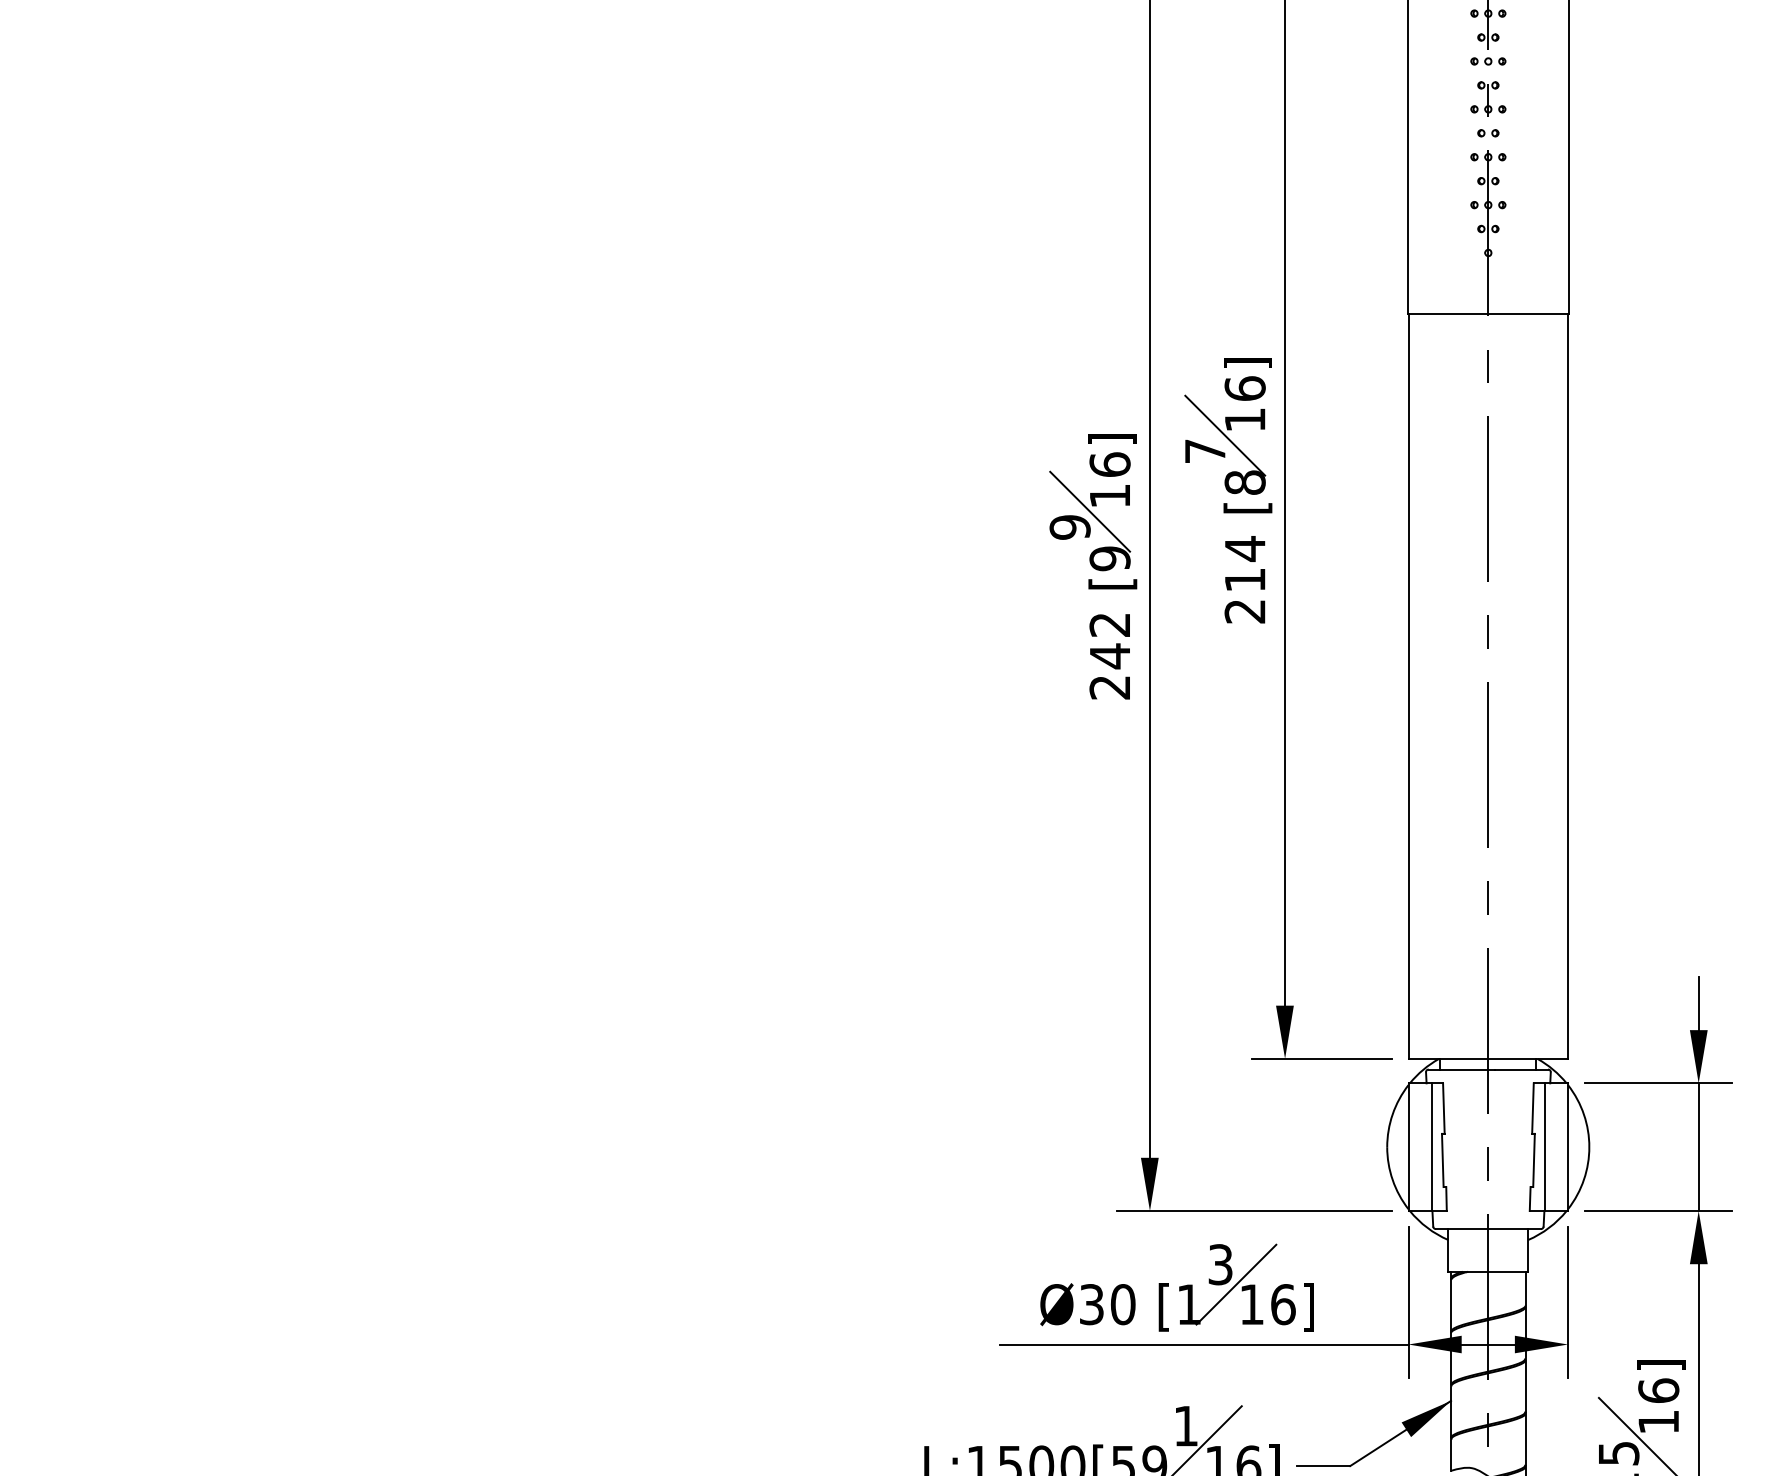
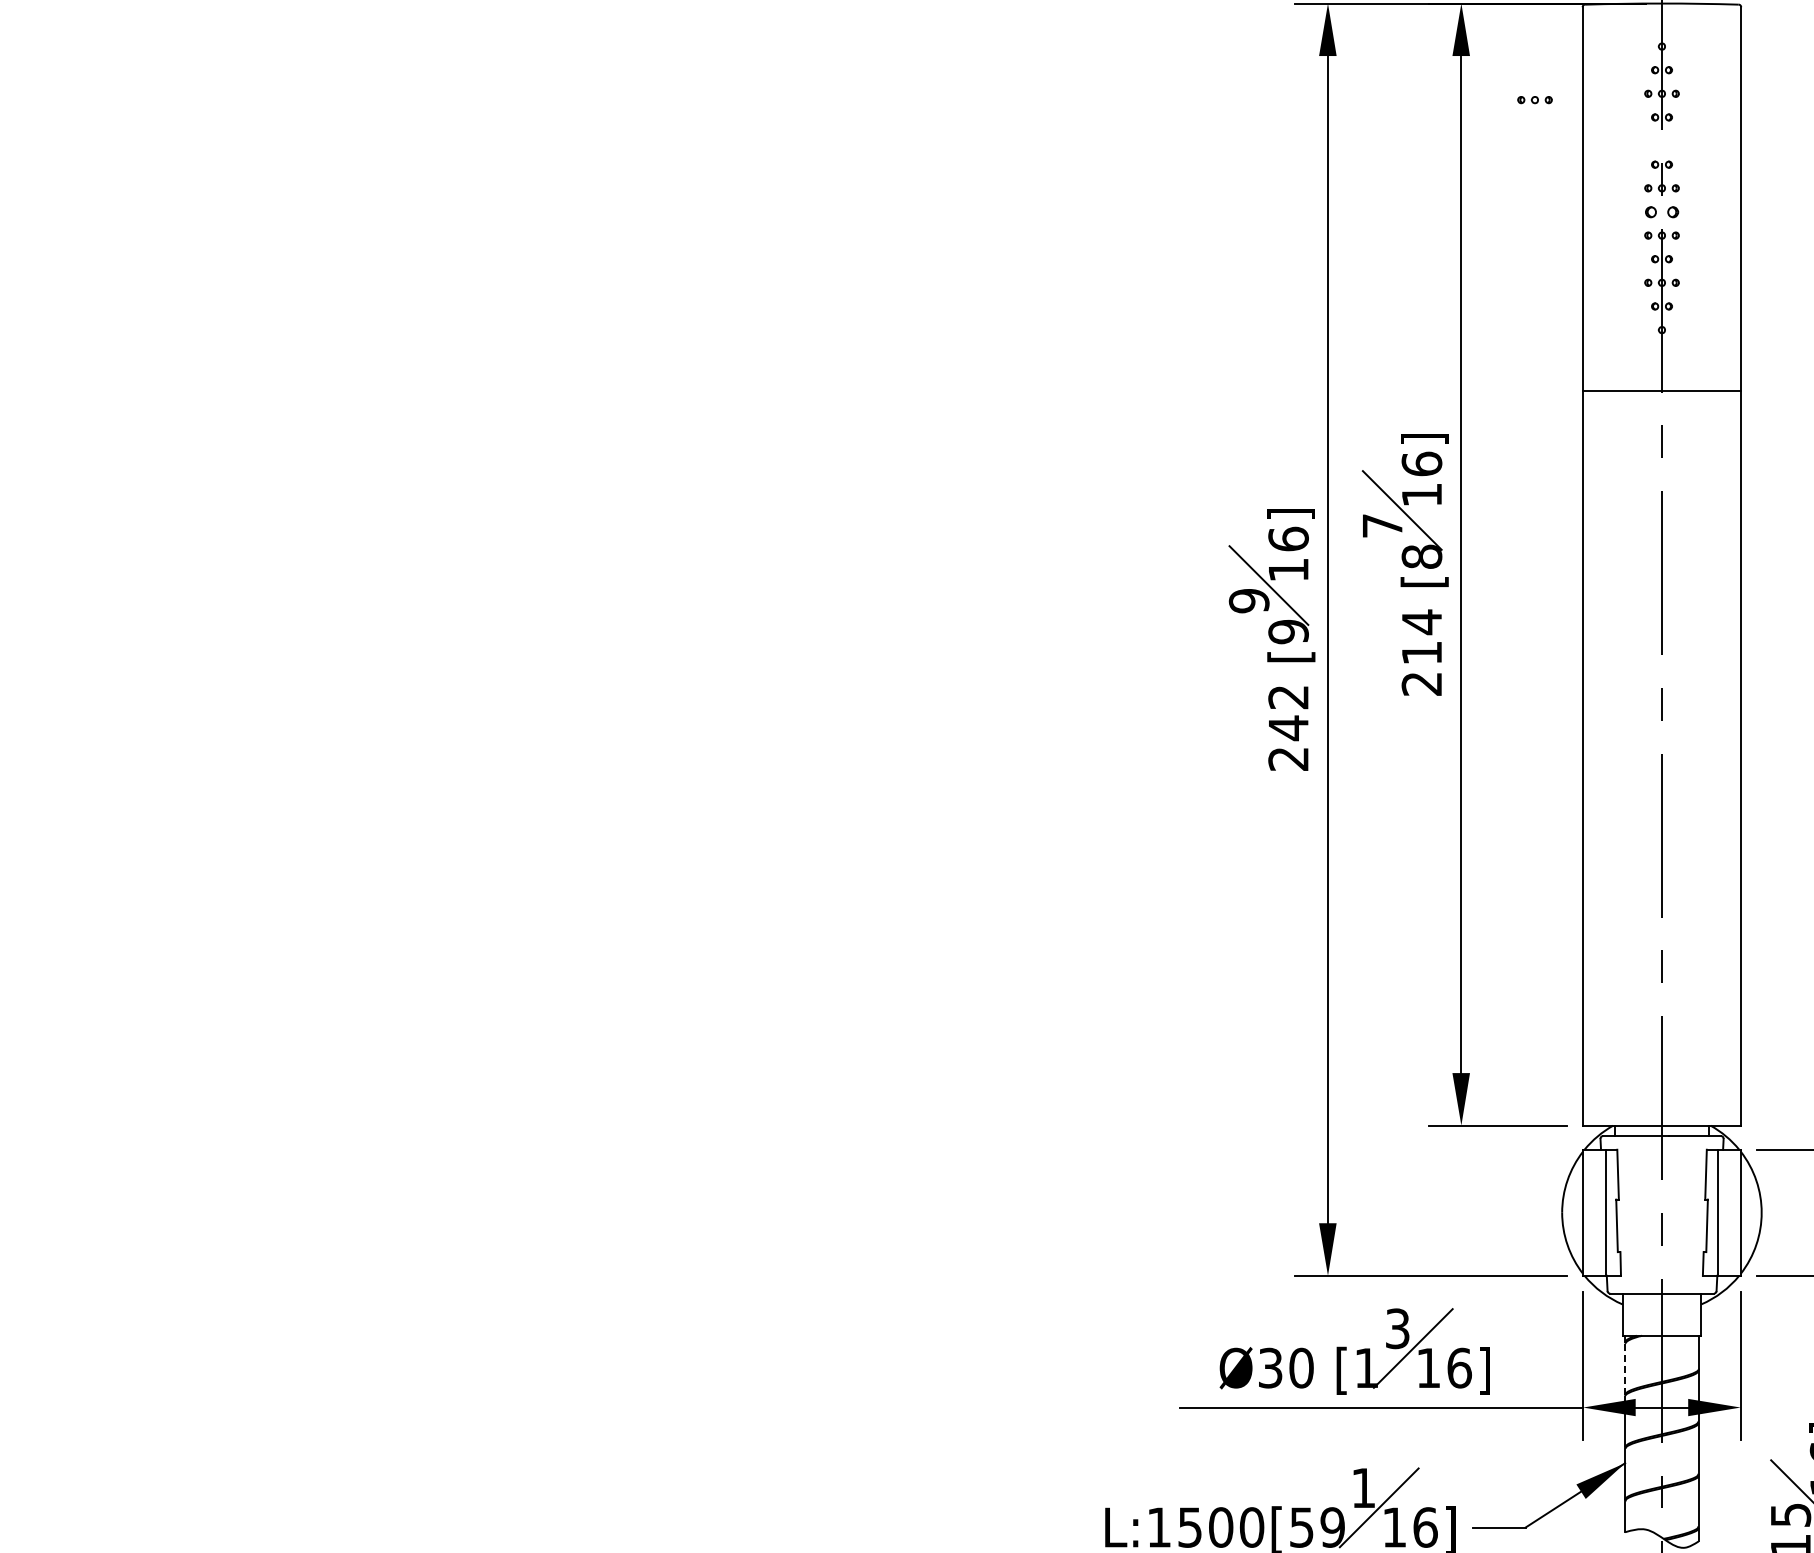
part: (1487, 61) -> (1534, 100), moved
part: (1487, 132) -> (1661, 211), size x1.6
line: (1451, 1305) -> (1625, 1369), solid -> dashed

